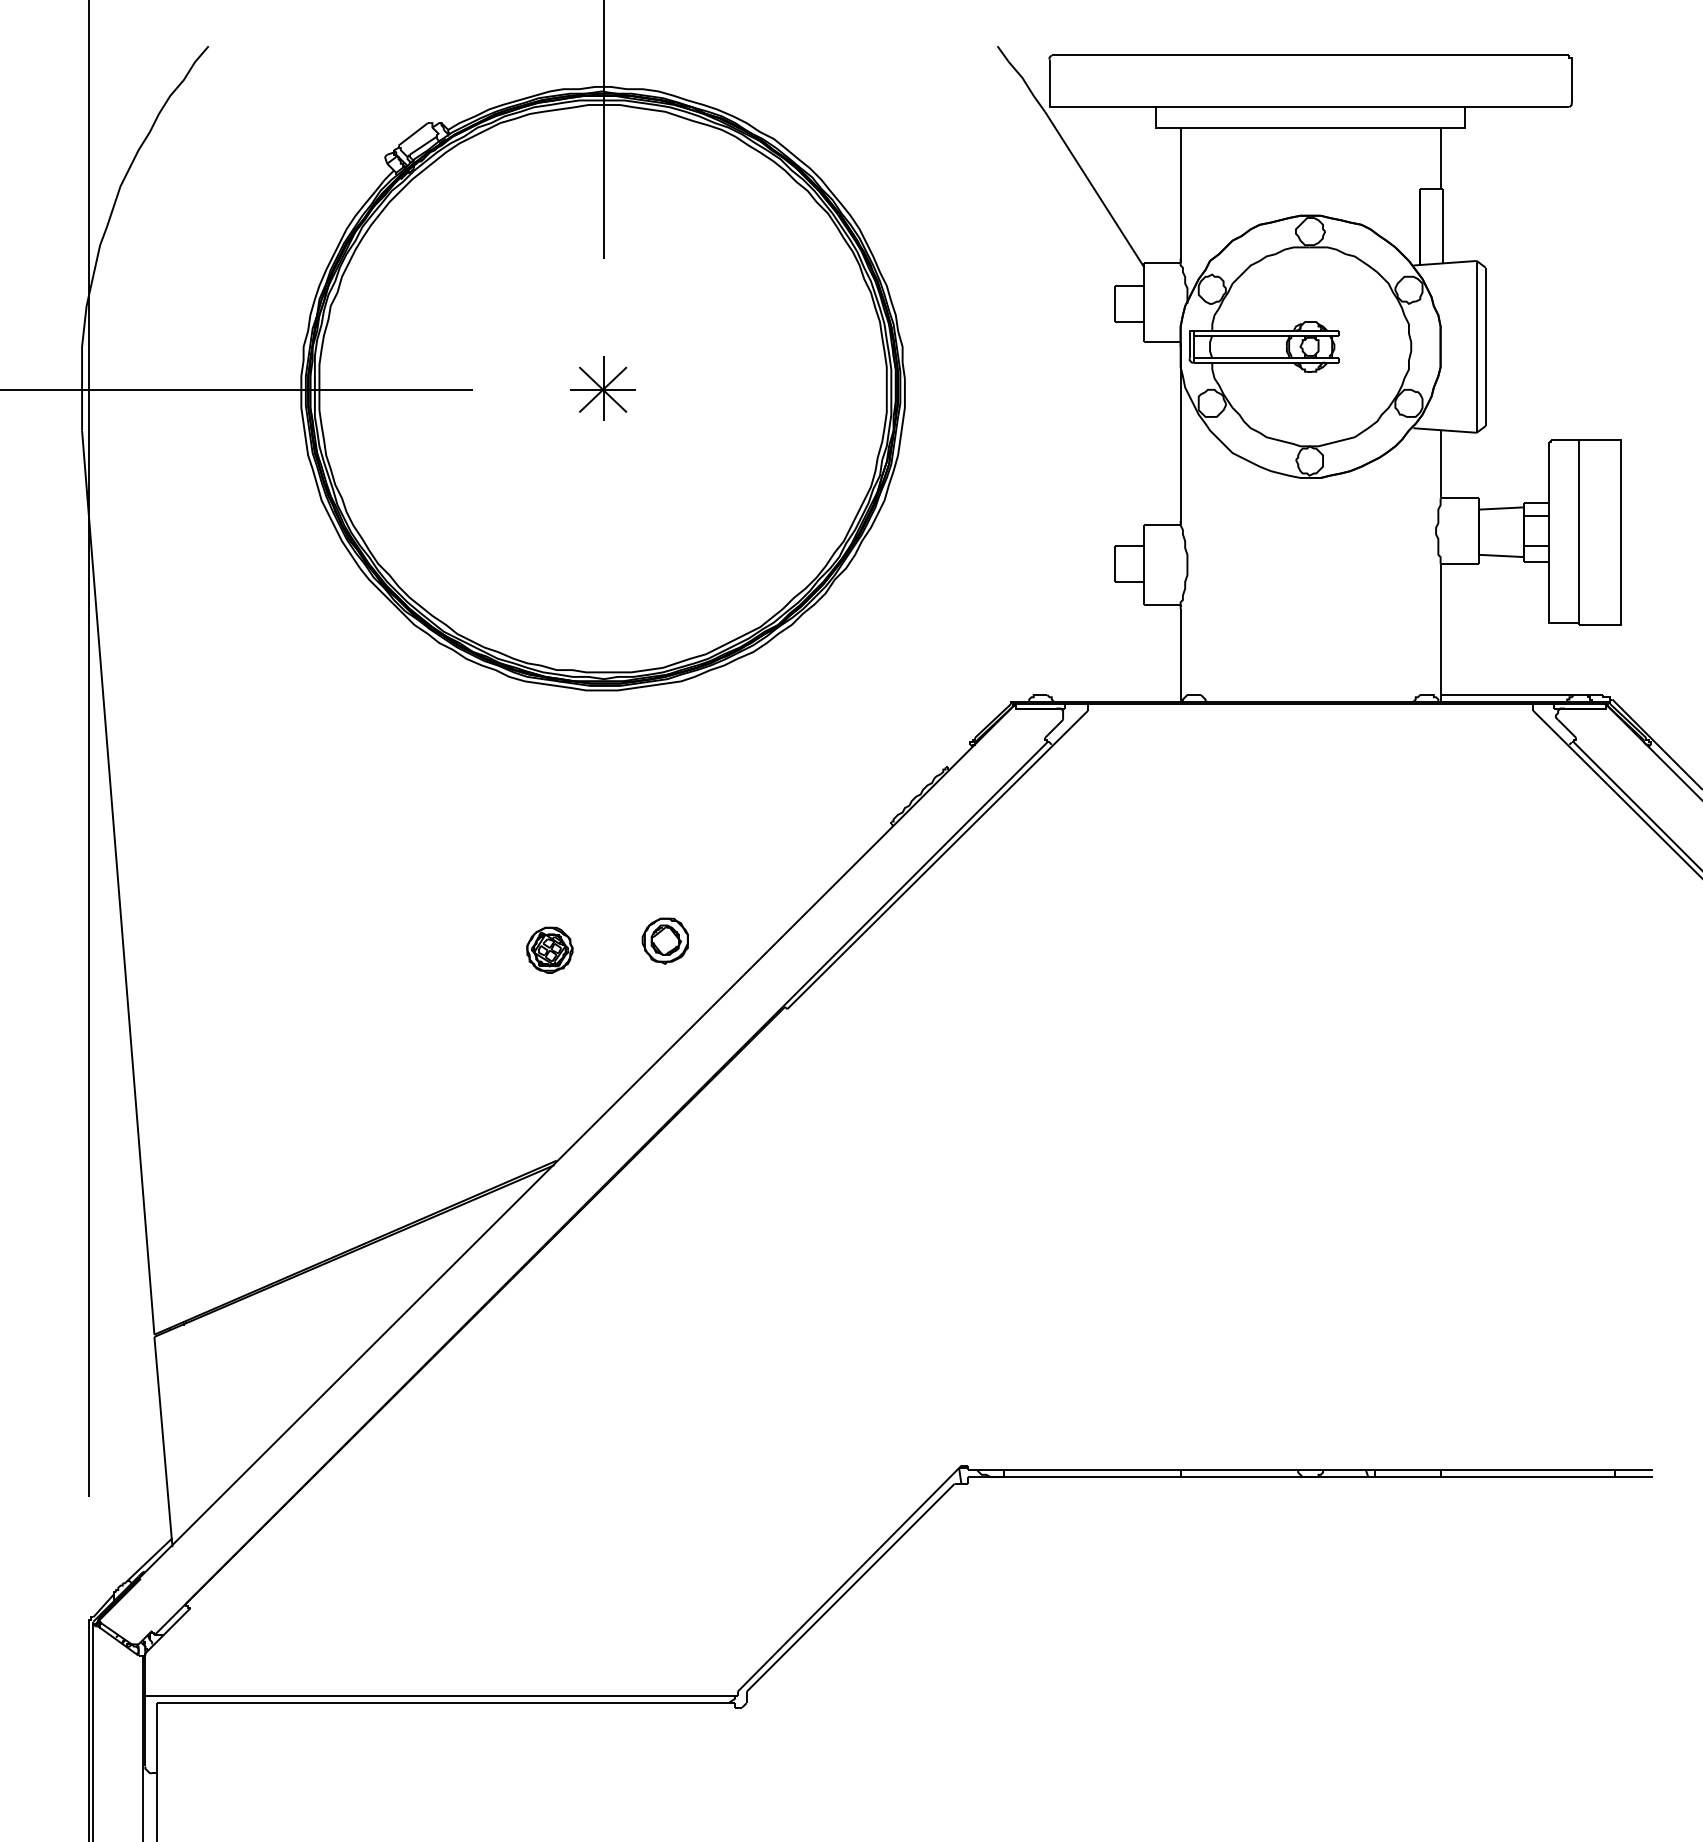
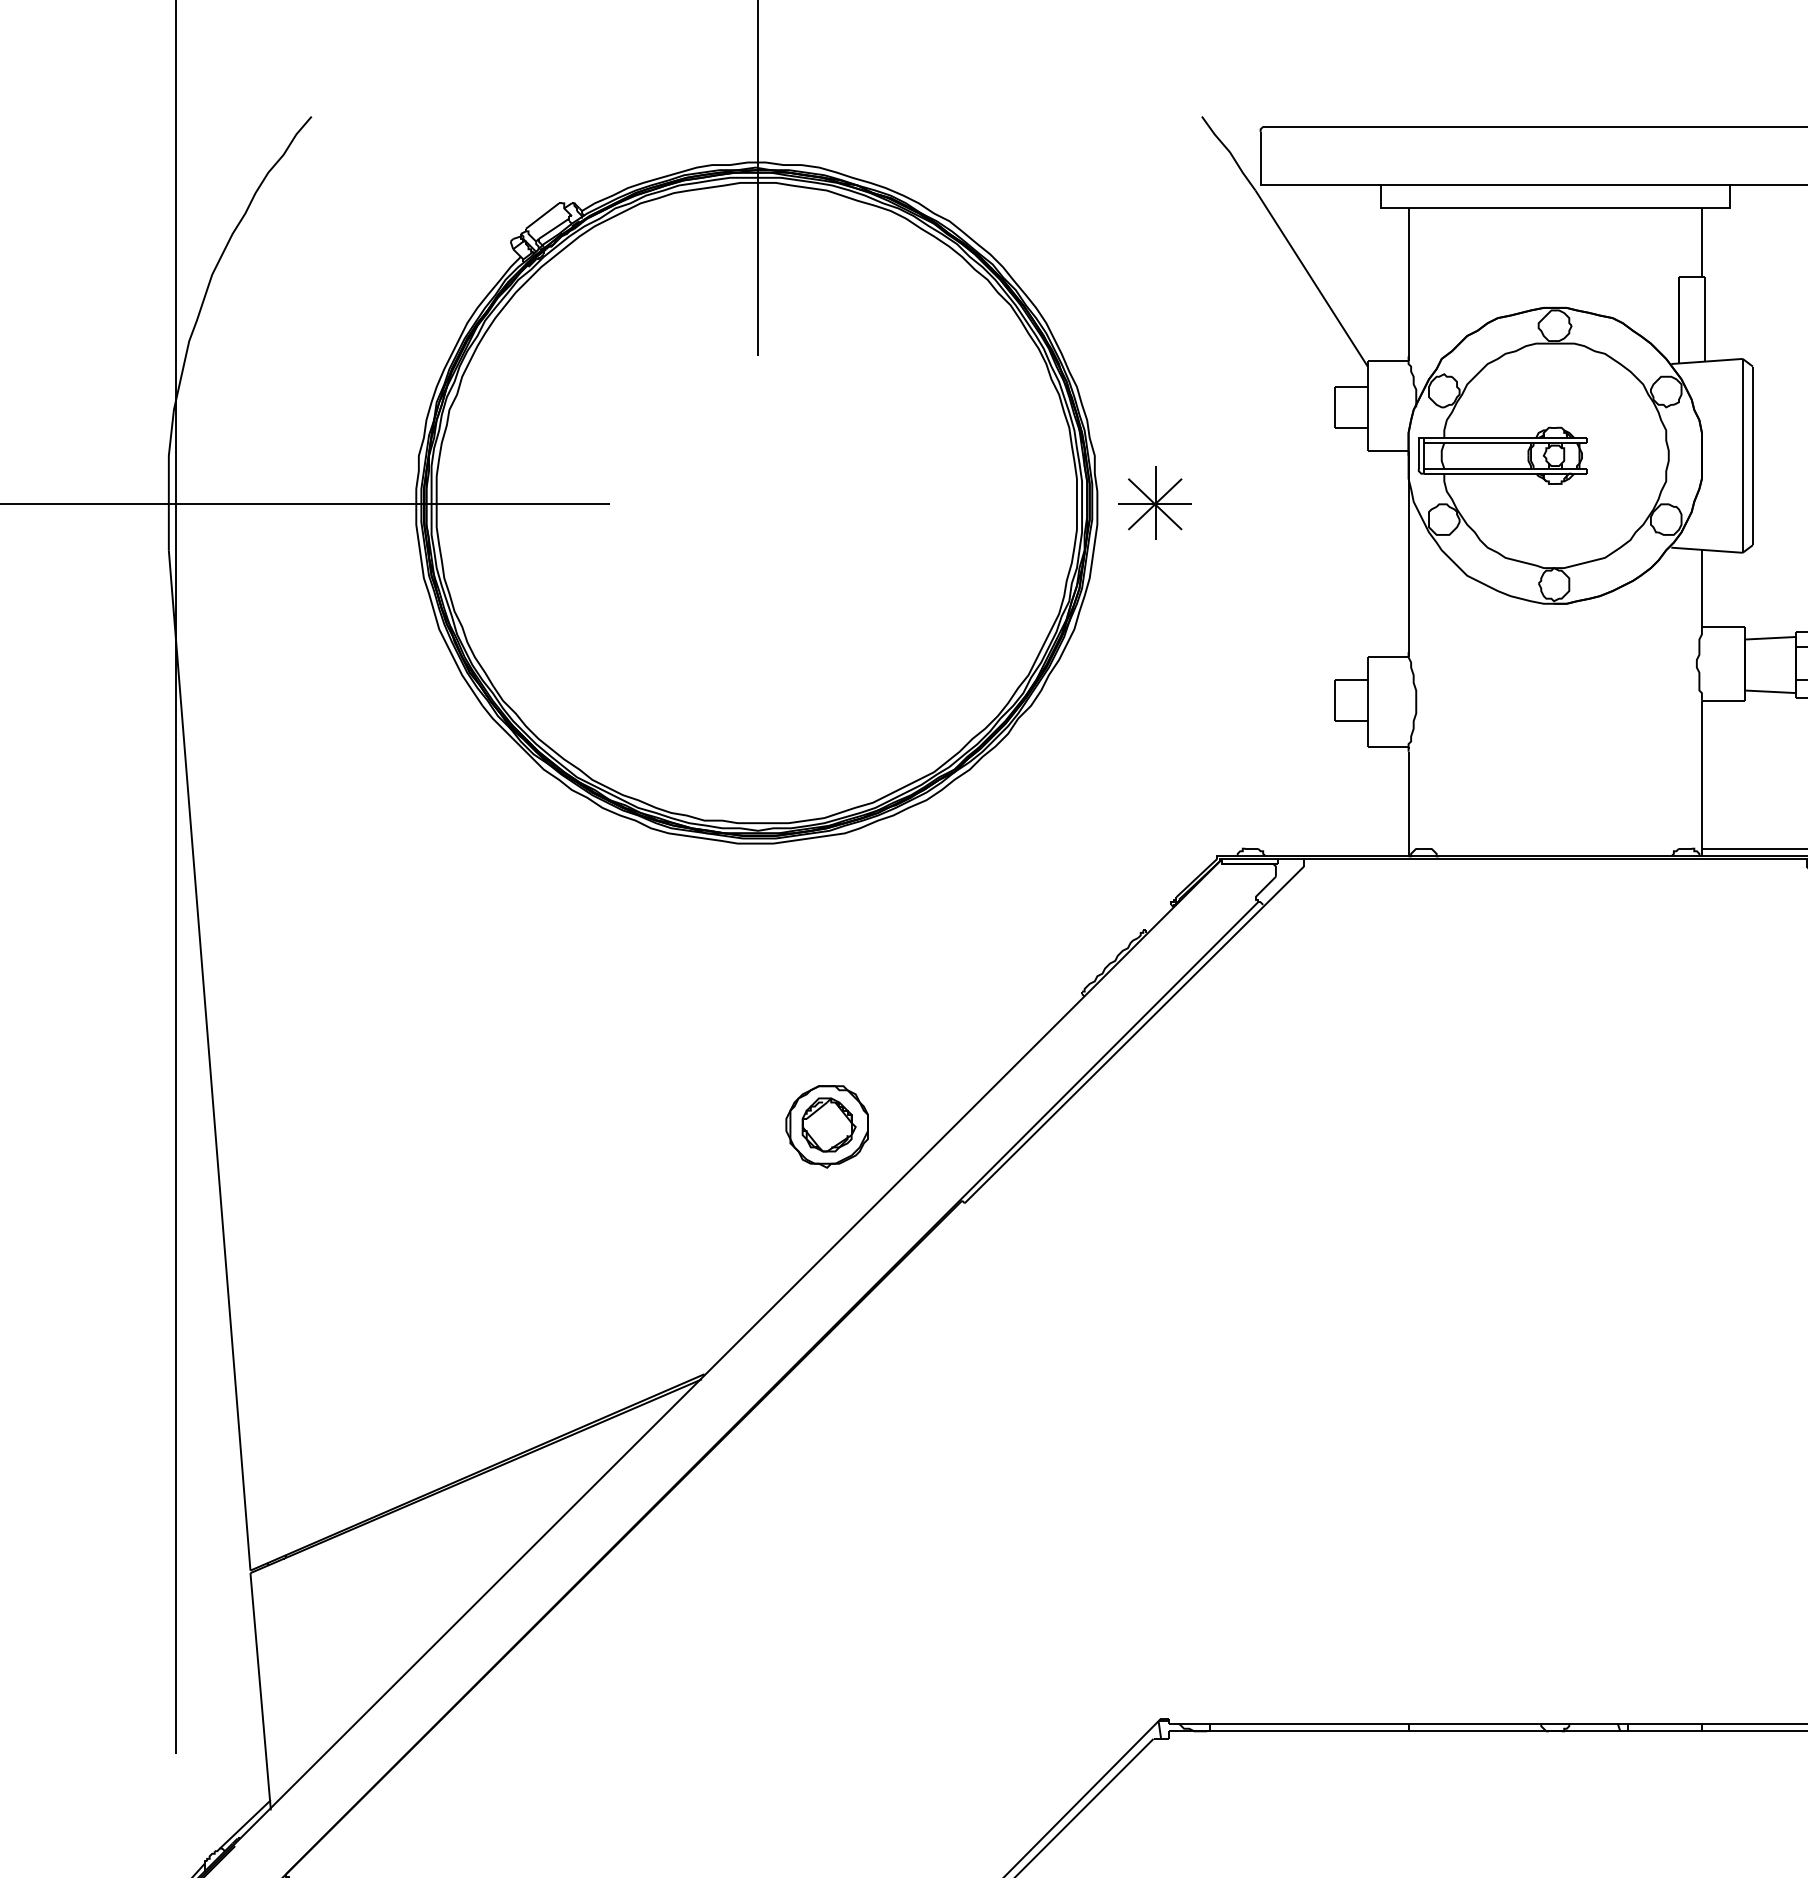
part: (602, 388) -> (1154, 502), moved
part: (664, 940) -> (826, 1125), size x1.6
part: (549, 949) -> (696, 1135), removed

